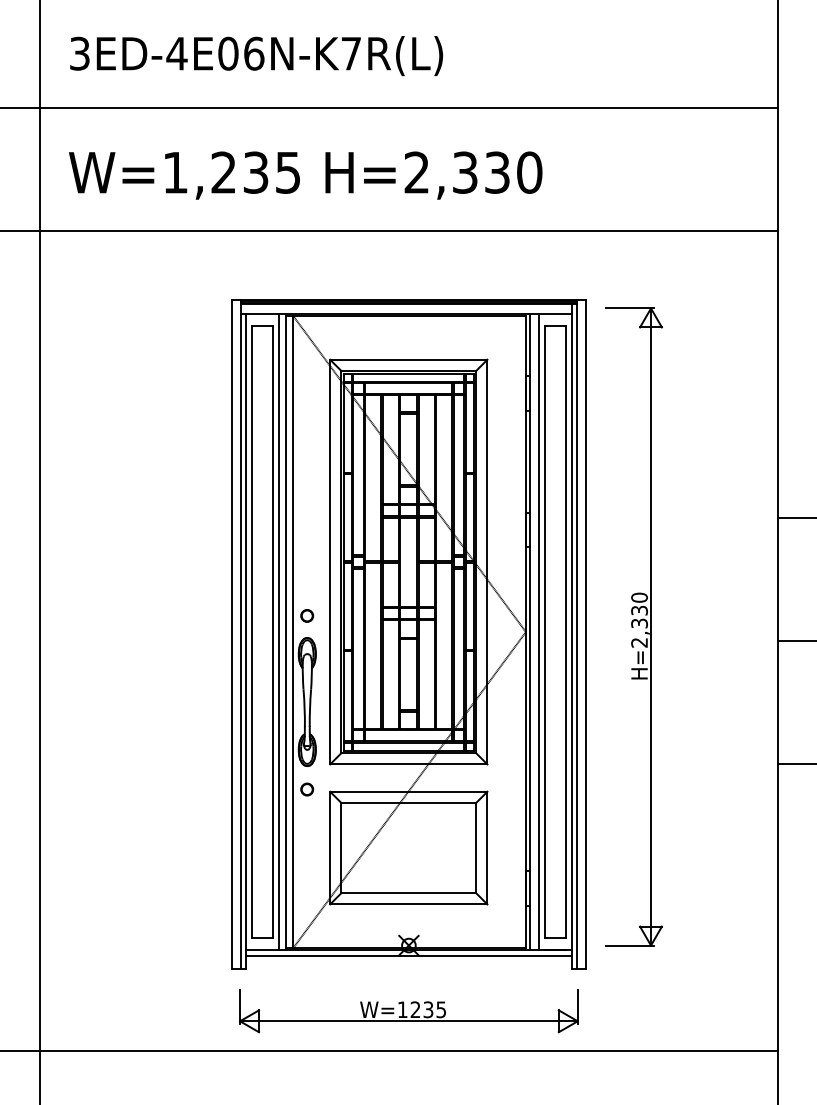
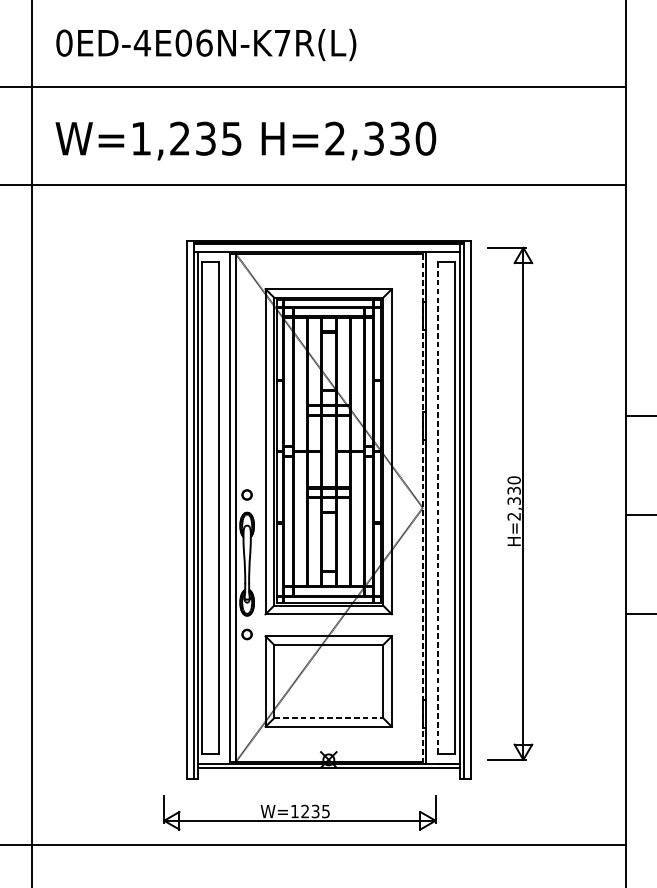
text: (79, 53) -> (64, 42), 3ED-4E06N-K7R(L) -> 0ED-4E06N-K7R(L)
line: (278, 631) -> (224, 507), removed
line: (539, 631) -> (433, 507), removed
line: (525, 632) -> (422, 508), solid -> dashed
line: (545, 632) -> (438, 508), solid -> dashed
line: (408, 893) -> (328, 718), solid -> dashed
part: (408, 1011) -> (299, 812), moved

